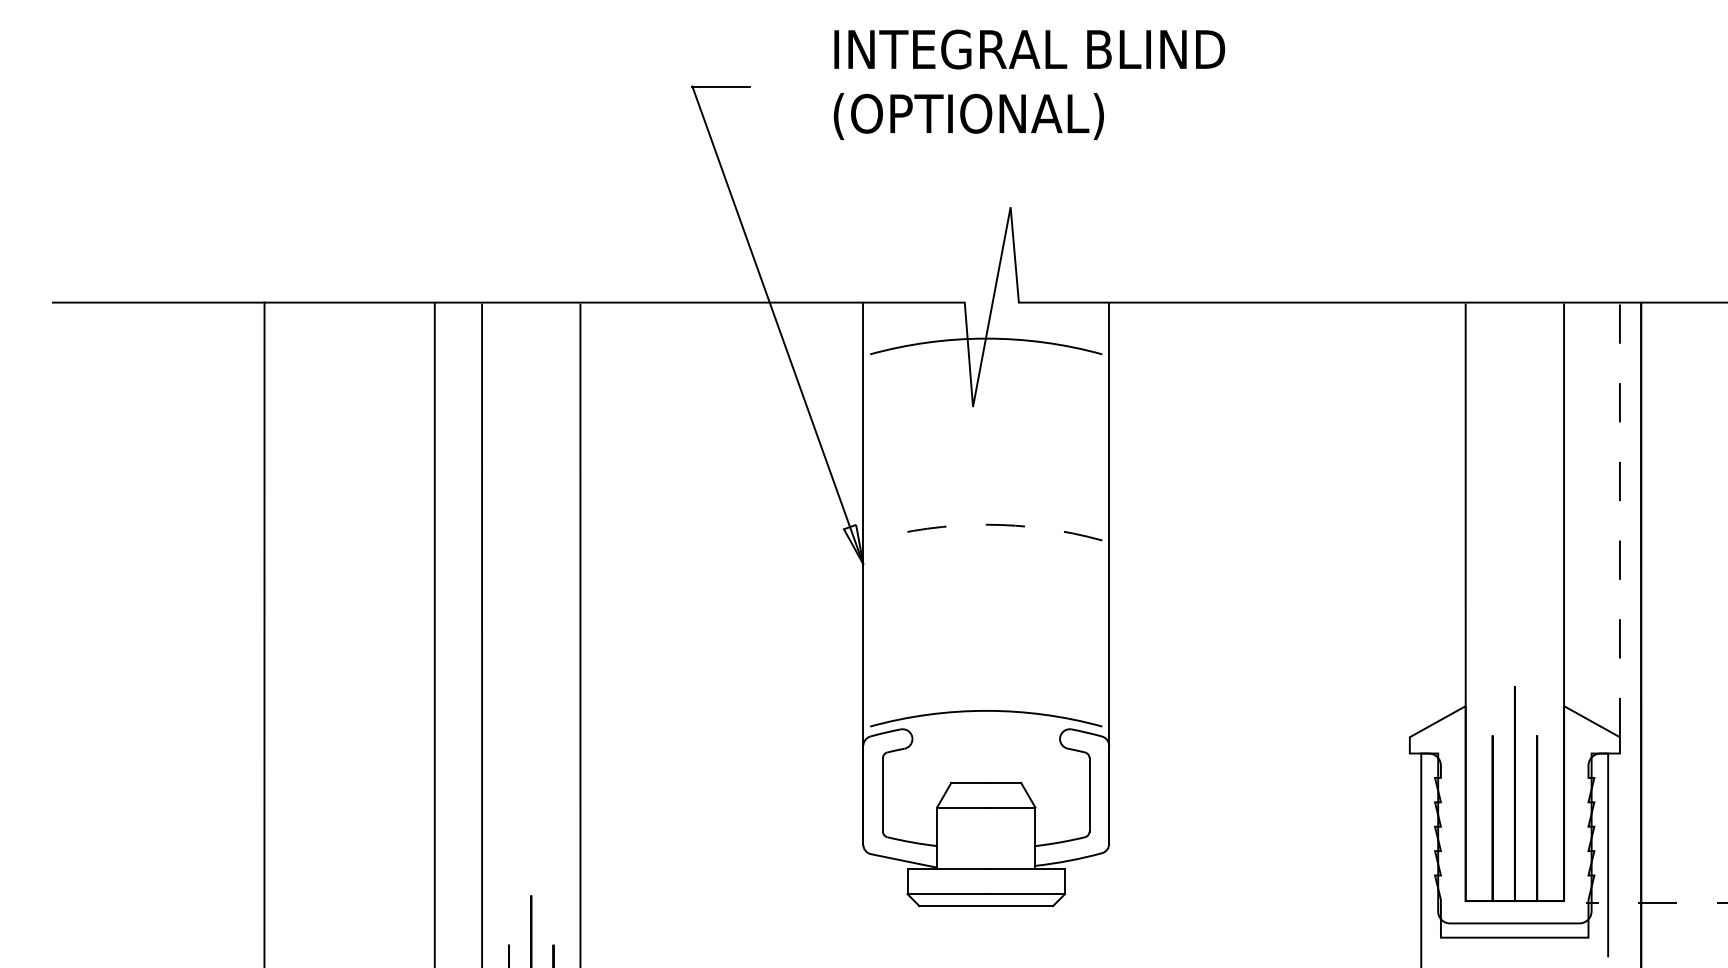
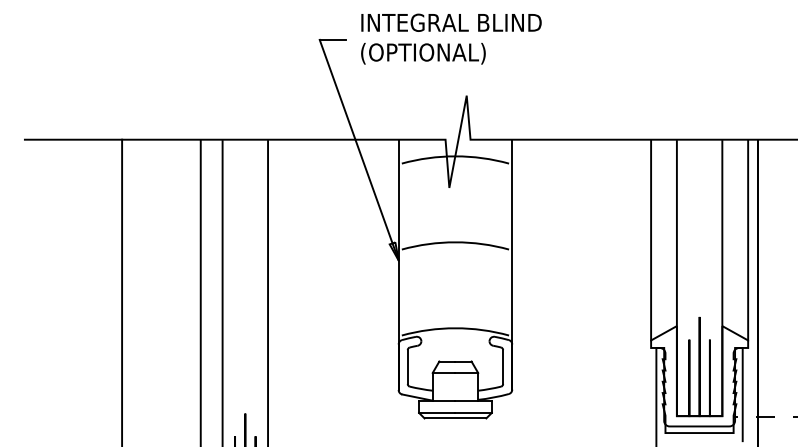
text: (1029, 83) -> (451, 38), moved
line: (1620, 518) -> (748, 239), dashed -> solid
line: (1410, 520) -> (651, 240), added
arc: (986, 525) -> (455, 242), dashed -> solid

